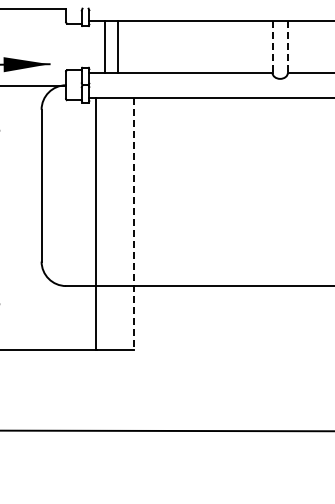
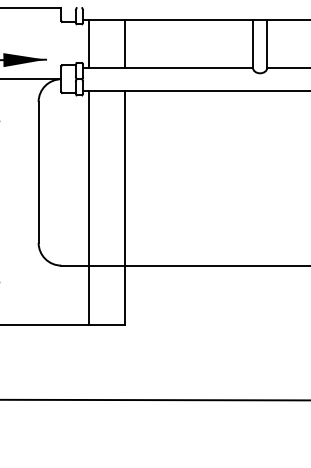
line: (105, 46) -> (124, 43), moved
line: (118, 46) -> (89, 43), moved
line: (272, 47) -> (252, 44), dashed -> solid
line: (287, 47) -> (266, 44), dashed -> solid
line: (134, 224) -> (124, 208), dashed -> solid

